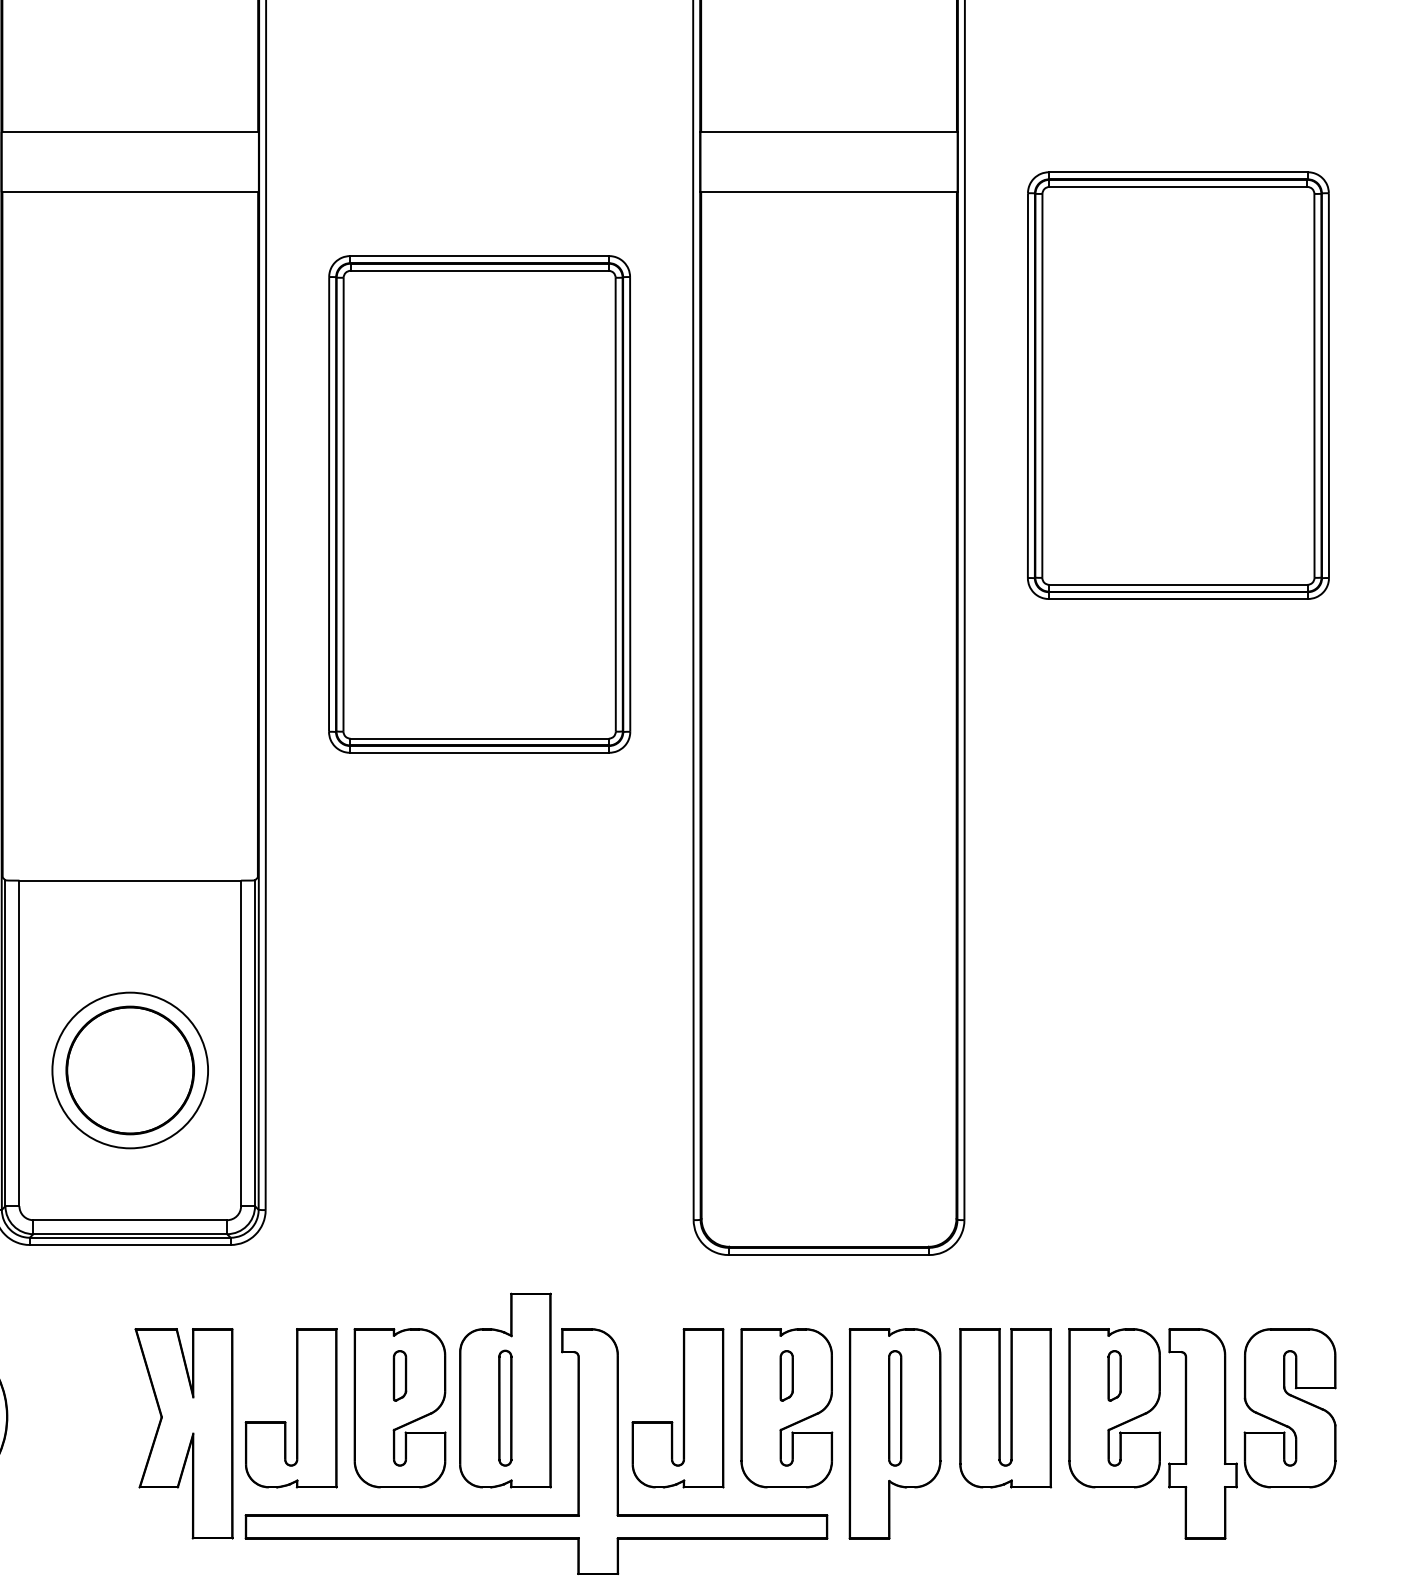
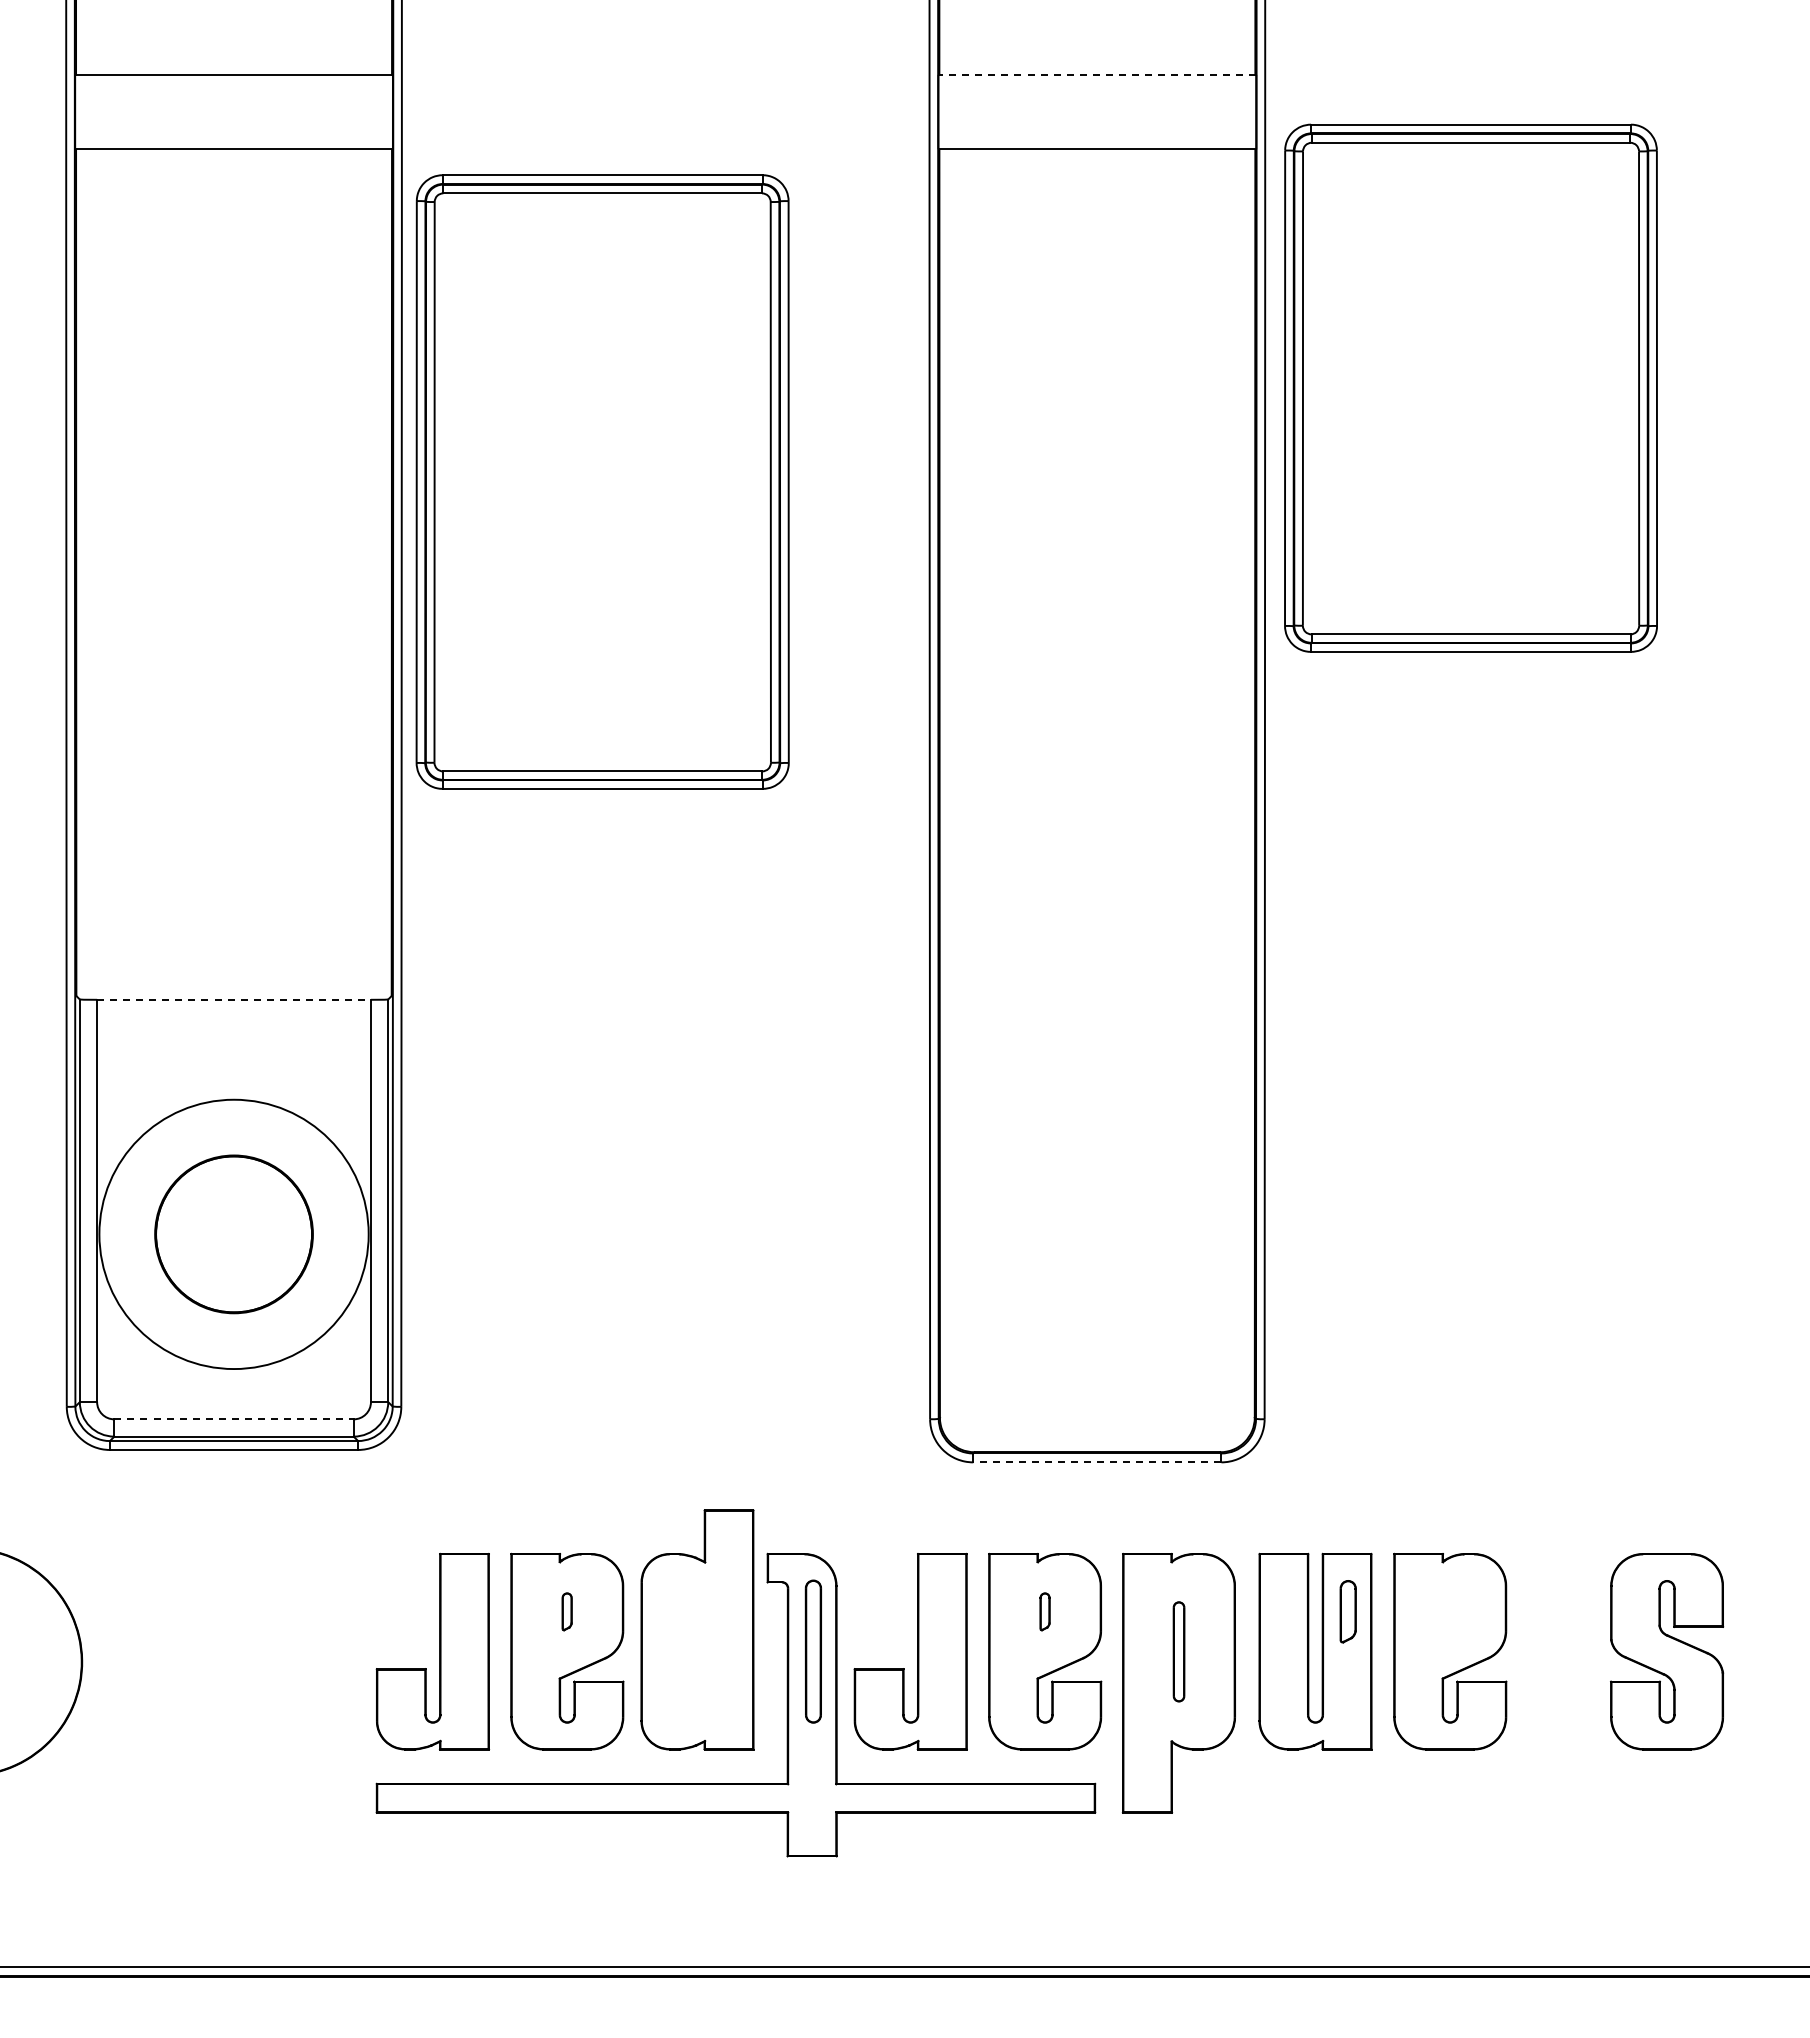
line: (829, 131) -> (1097, 74), solid -> dashed
part: (1177, 385) -> (1470, 387), moved
part: (479, 504) -> (602, 481), moved
line: (130, 880) -> (234, 999), solid -> dashed
circle: (129, 1070) -> (233, 1234), size x1.4
line: (130, 1220) -> (234, 1419), solid -> dashed
line: (828, 1255) -> (1096, 1462), solid -> dashed
part: (399, 1375) -> (566, 1611), size x0.6
part: (786, 1375) -> (1044, 1611), size x0.6
part: (1114, 1375) -> (1347, 1611), moved
part: (504, 1408) -> (812, 1651), moved
part: (894, 1408) -> (1178, 1651), size x0.7
part: (184, 1433) -> (300, 1682), removed
part: (1203, 1434) -> (1559, 1683), removed

